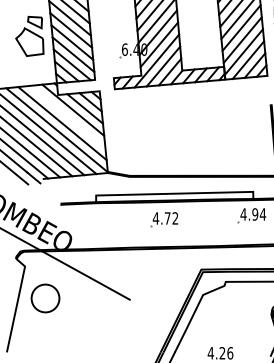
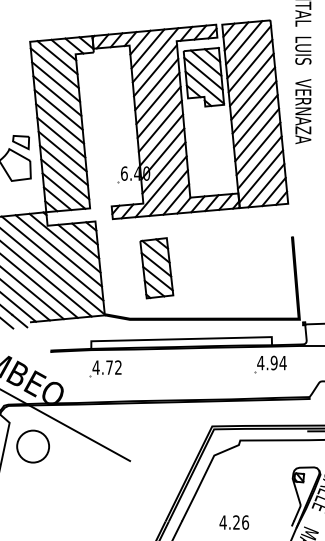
line: (67, 116) -> (58, 250), added
part: (152, 132) -> (156, 268), added
part: (164, 219) -> (105, 368), moved
circle: (44, 298) -> (32, 446), moved

